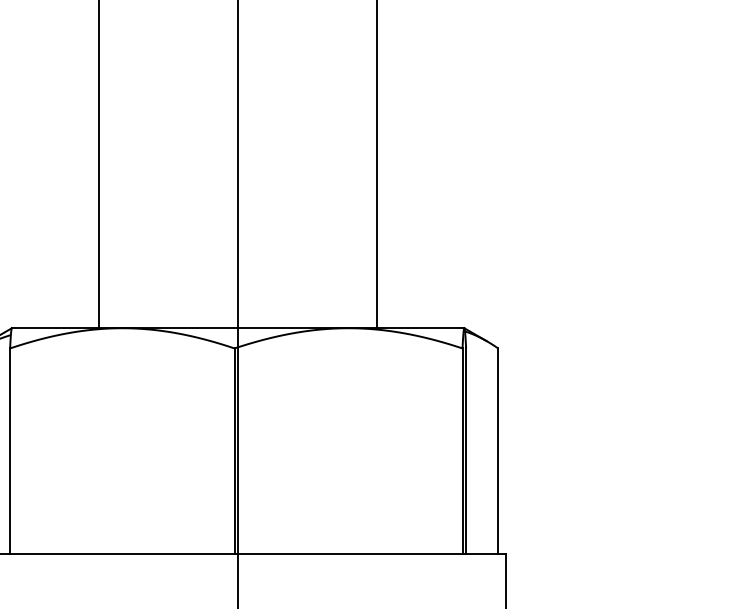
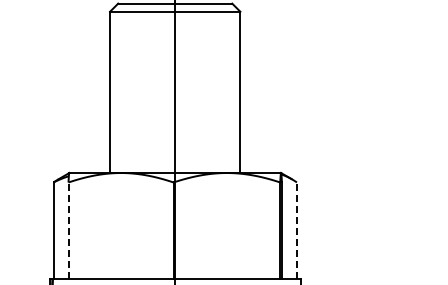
line: (10, 451) -> (68, 230), solid -> dashed
line: (497, 451) -> (296, 230), solid -> dashed

